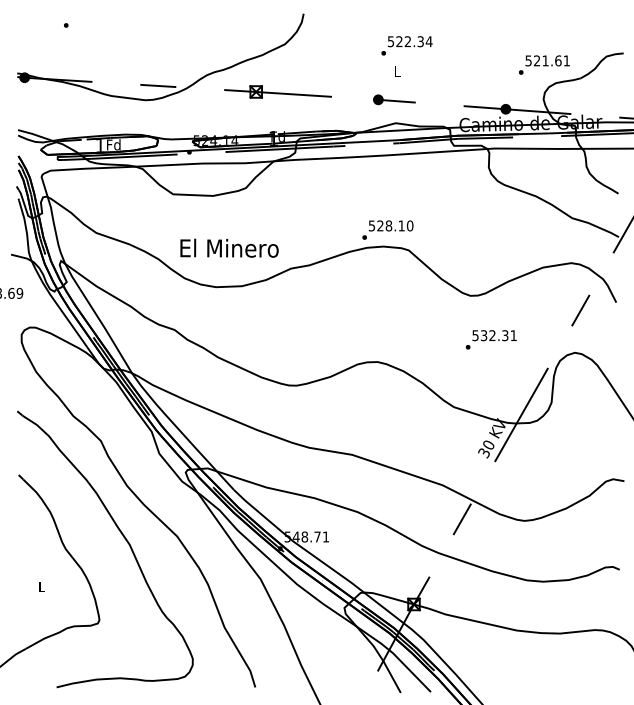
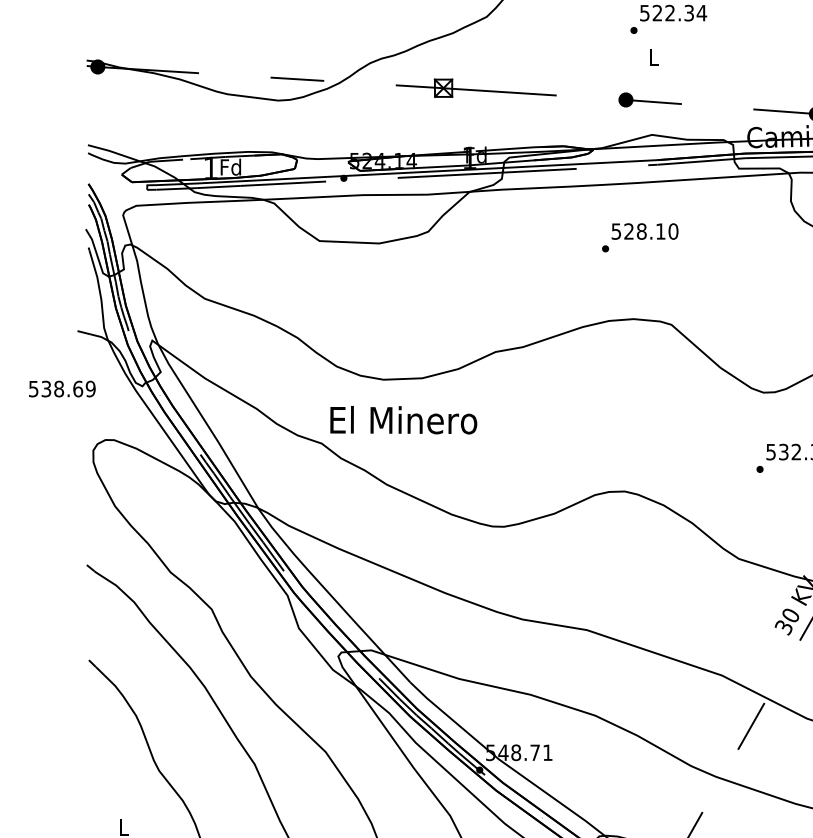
text: (387, 229) -> (639, 236), moved
text: (229, 247) -> (403, 419), moved

